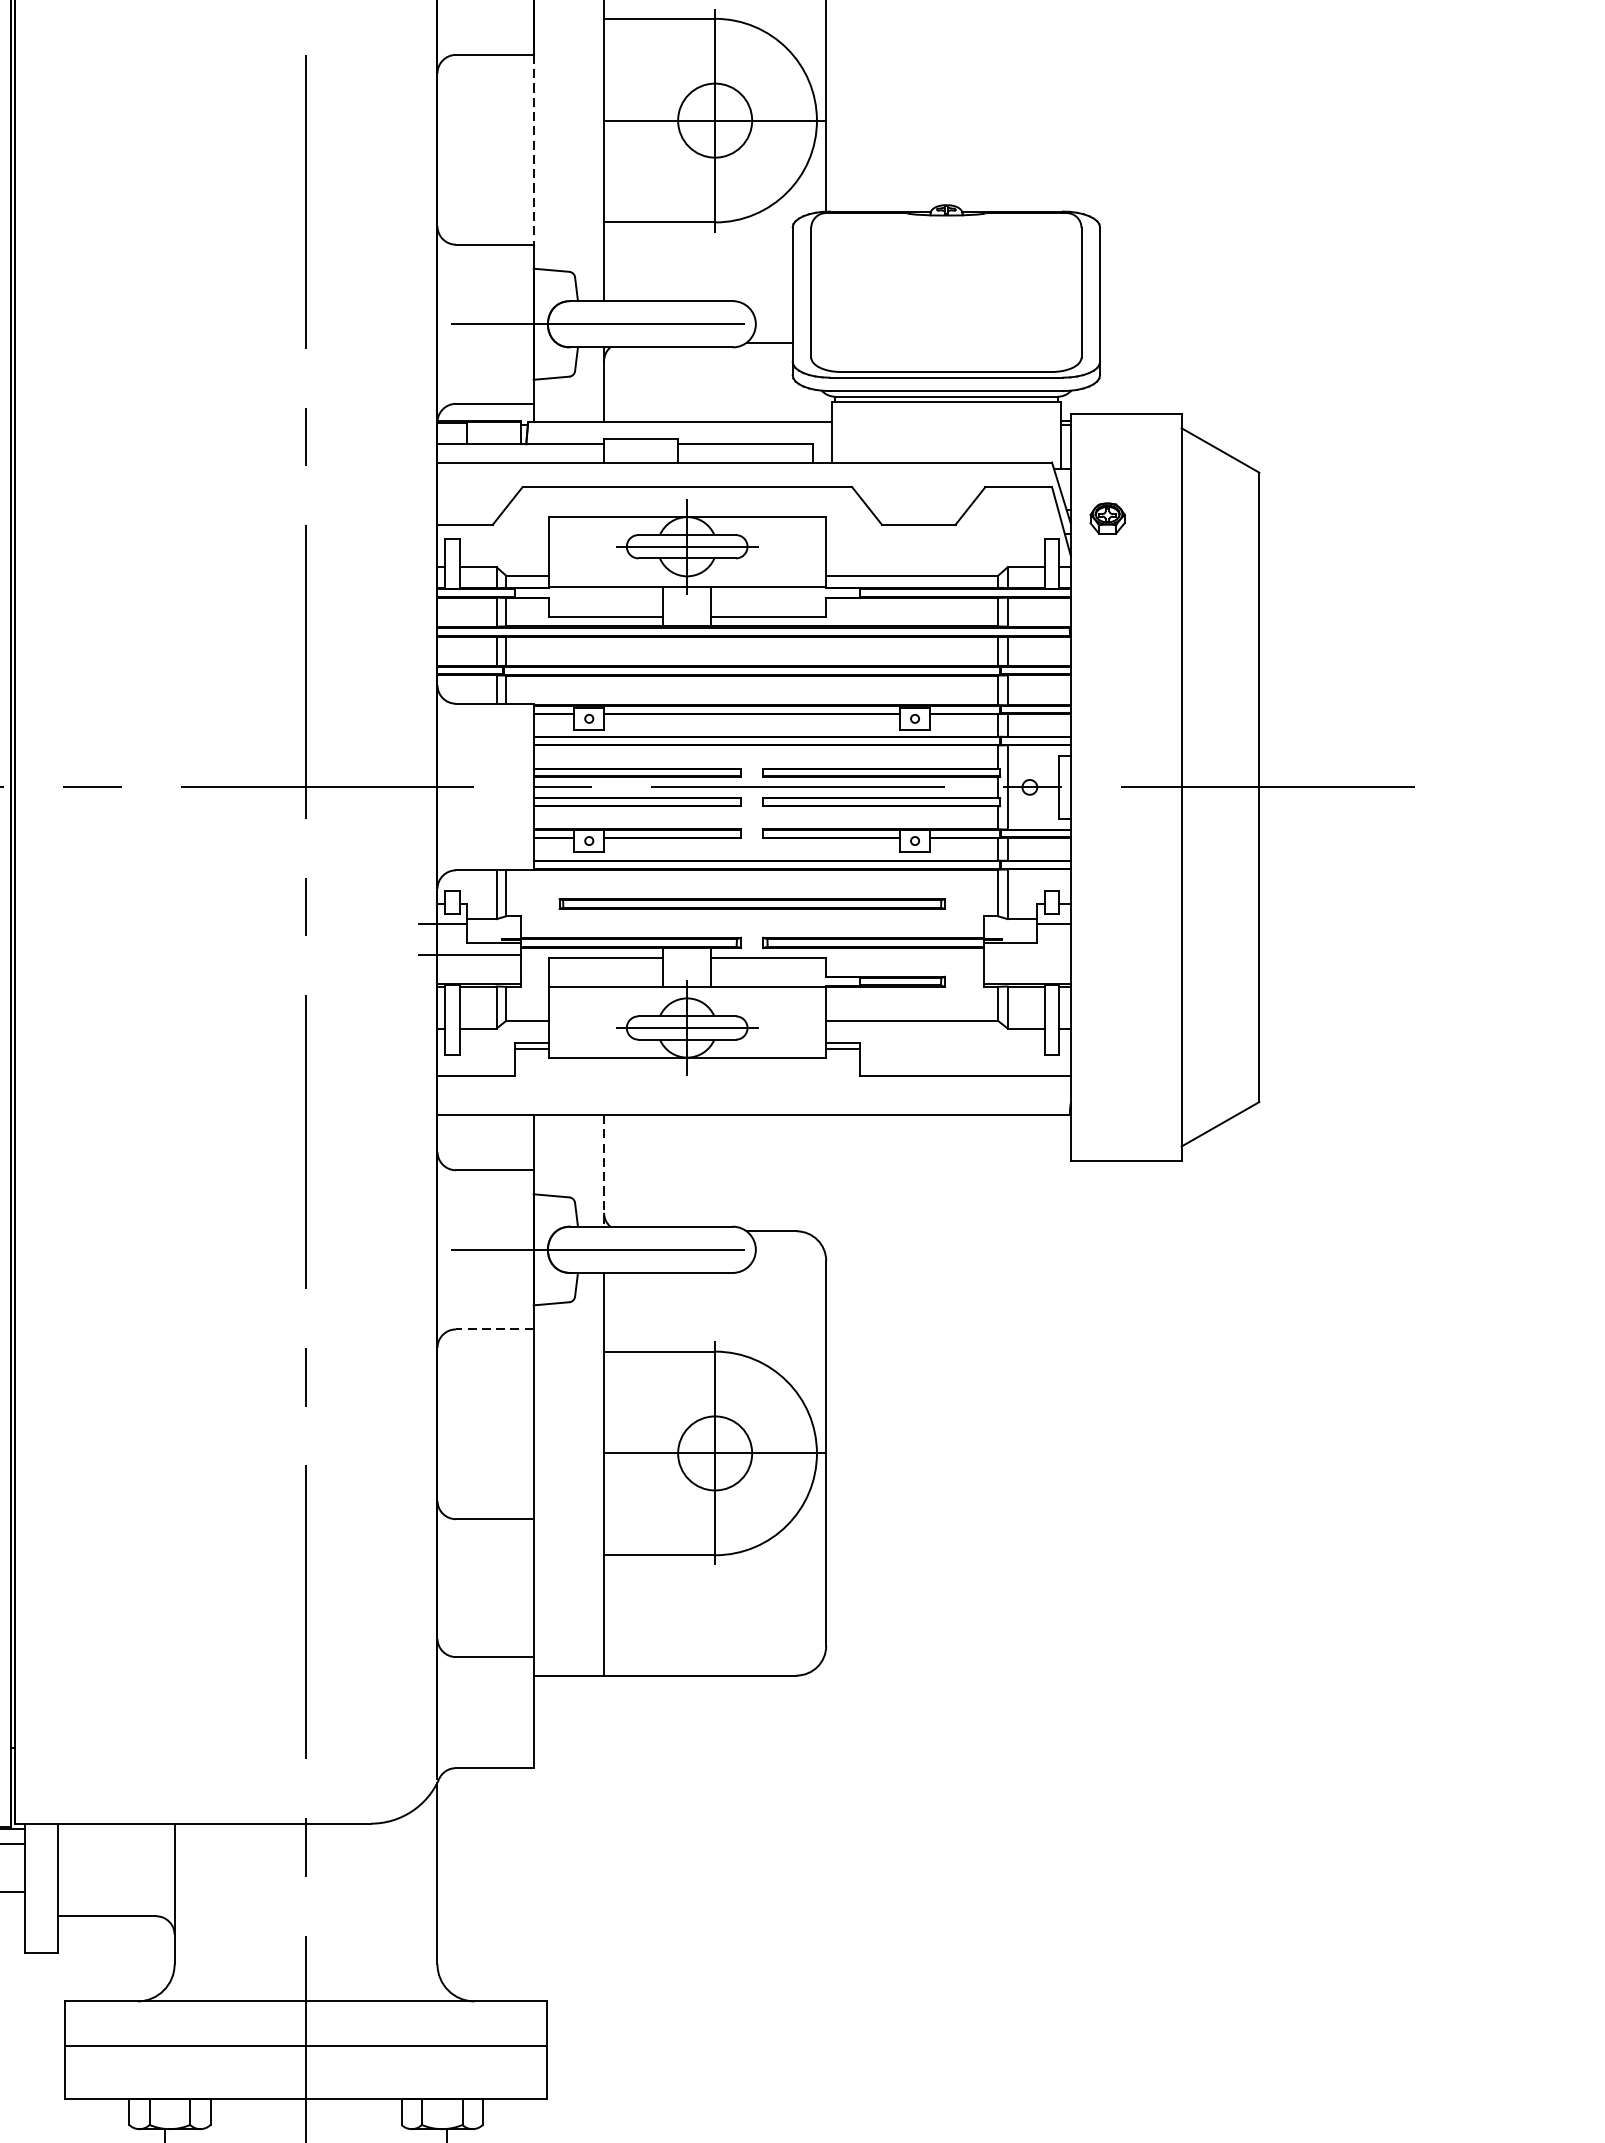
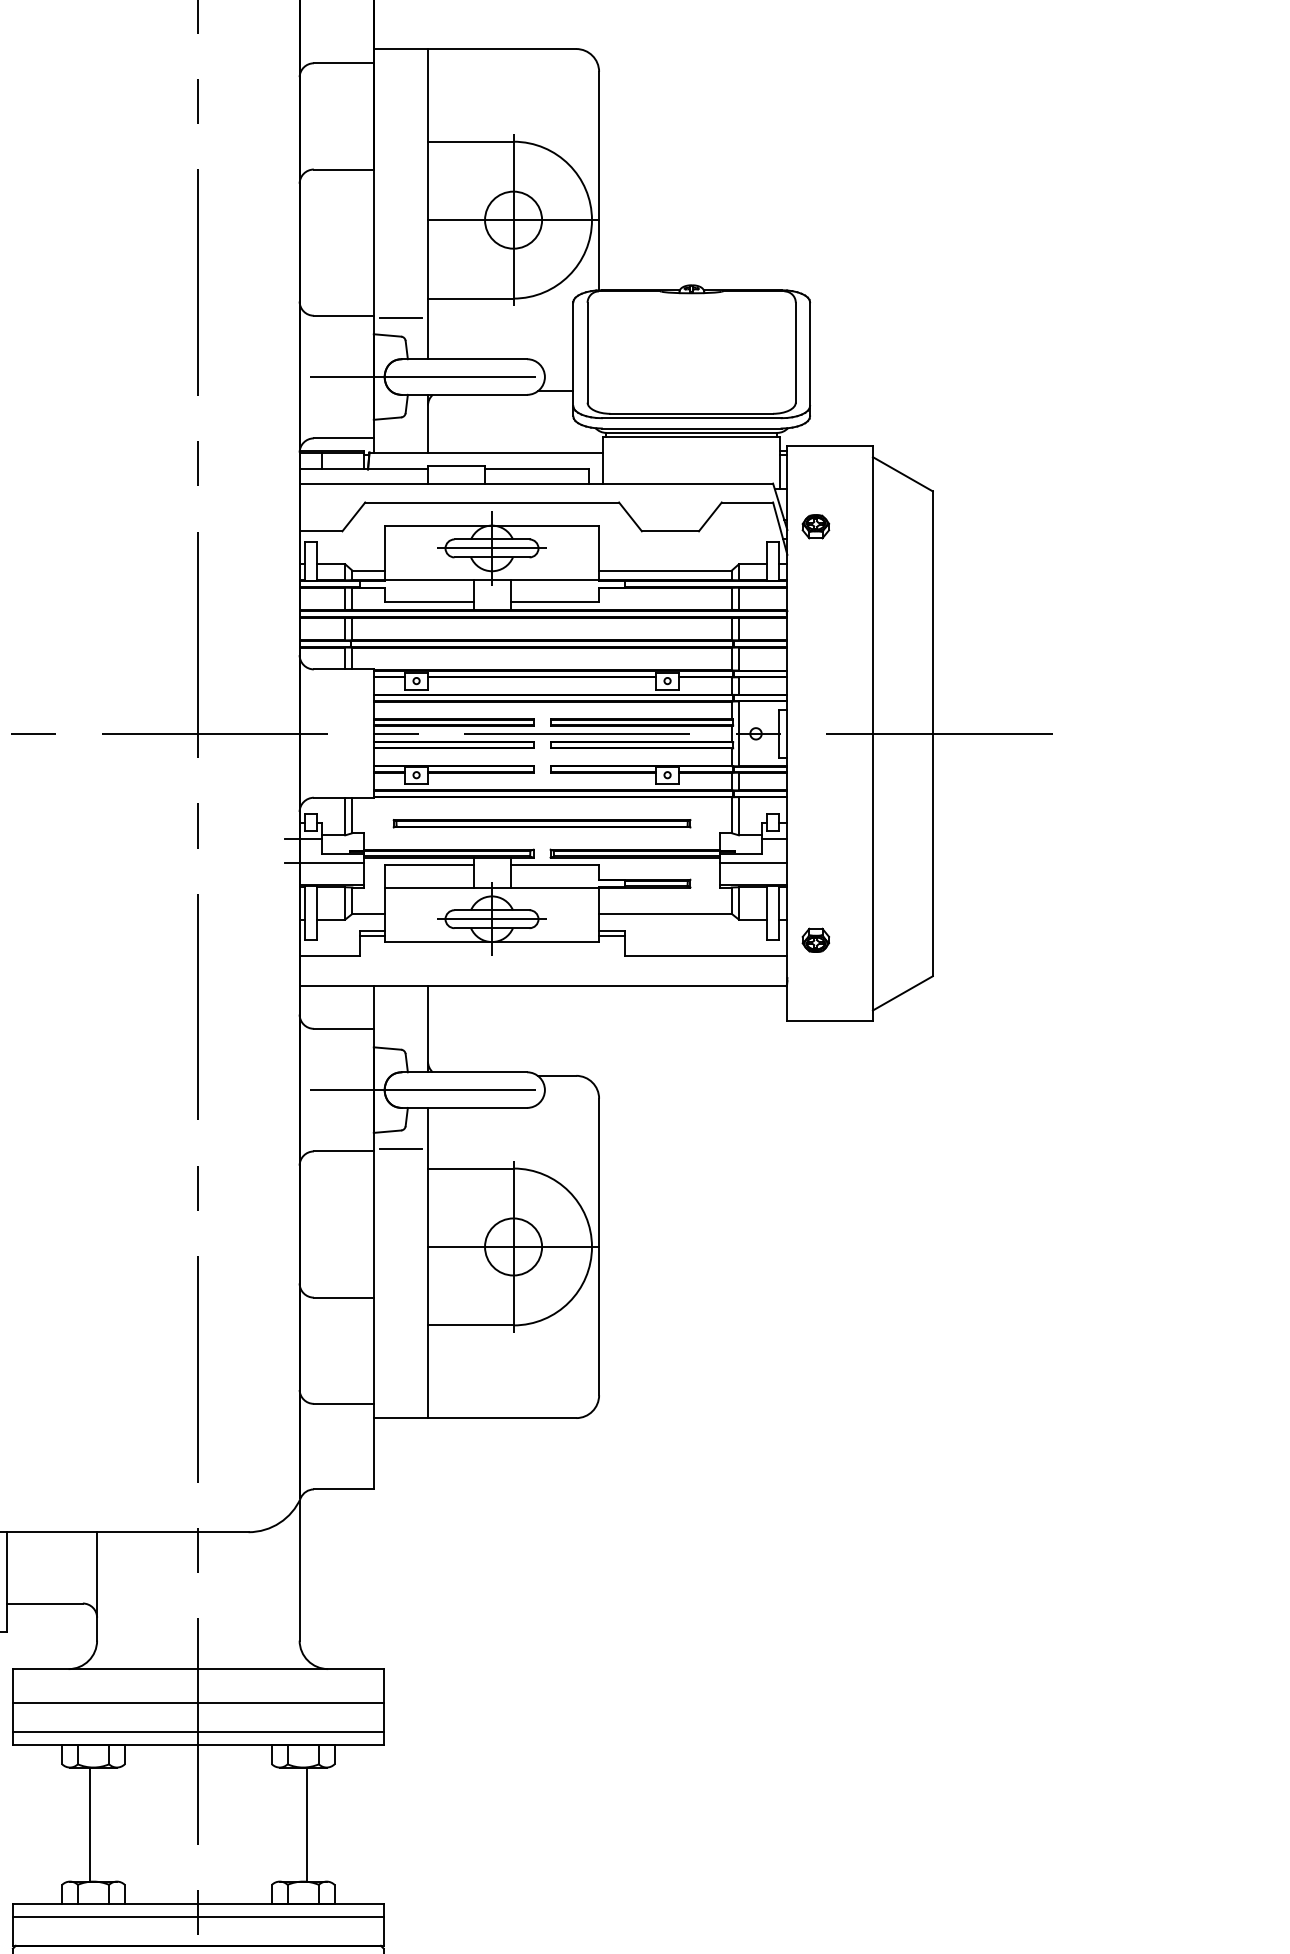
line: (533, 150) -> (373, 243), dashed -> solid
line: (568, 248) -> (400, 318), added
line: (1026, 955) -> (753, 863), added
part: (1107, 1054) -> (815, 939), added
line: (603, 1171) -> (427, 1029), dashed -> solid
line: (568, 1326) -> (400, 1149), added
line: (494, 1329) -> (343, 1151), dashed -> solid
line: (304, 2082) -> (197, 1731), added

